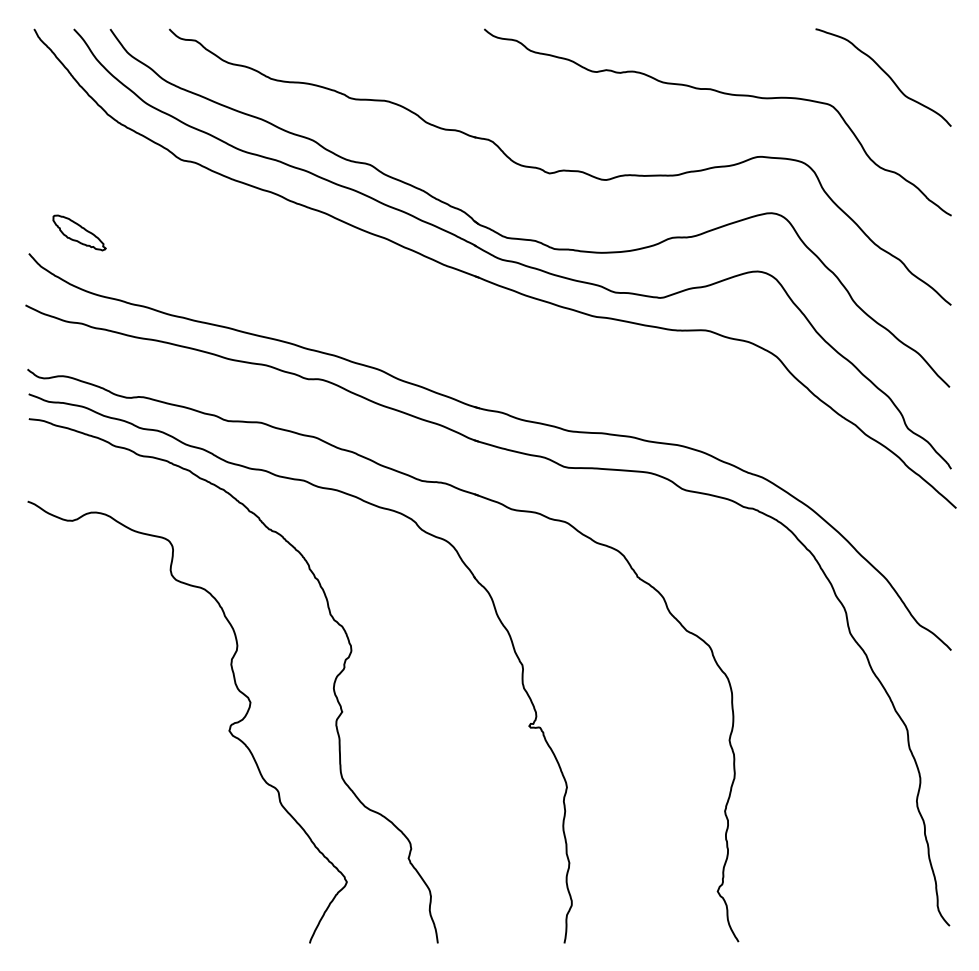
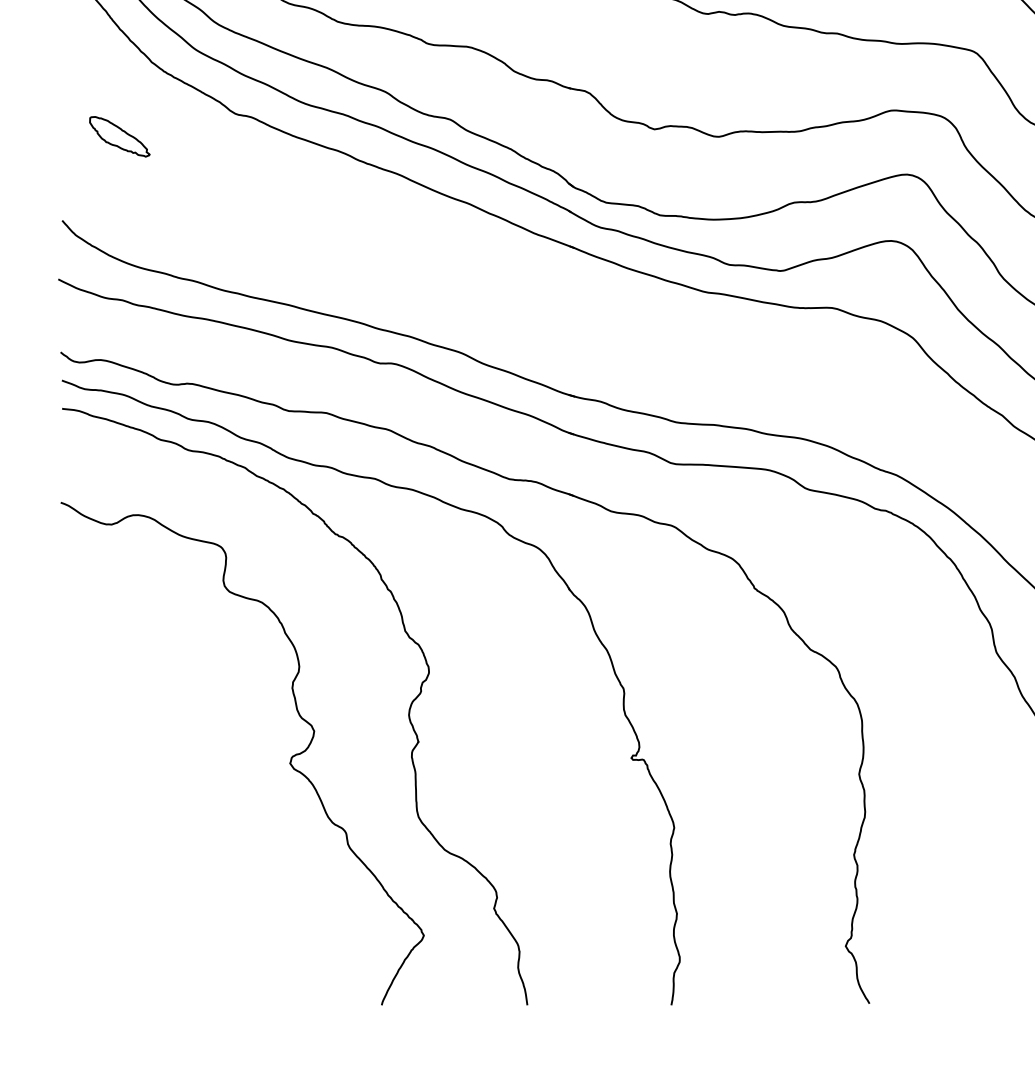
part: (79, 232) -> (119, 136), moved

